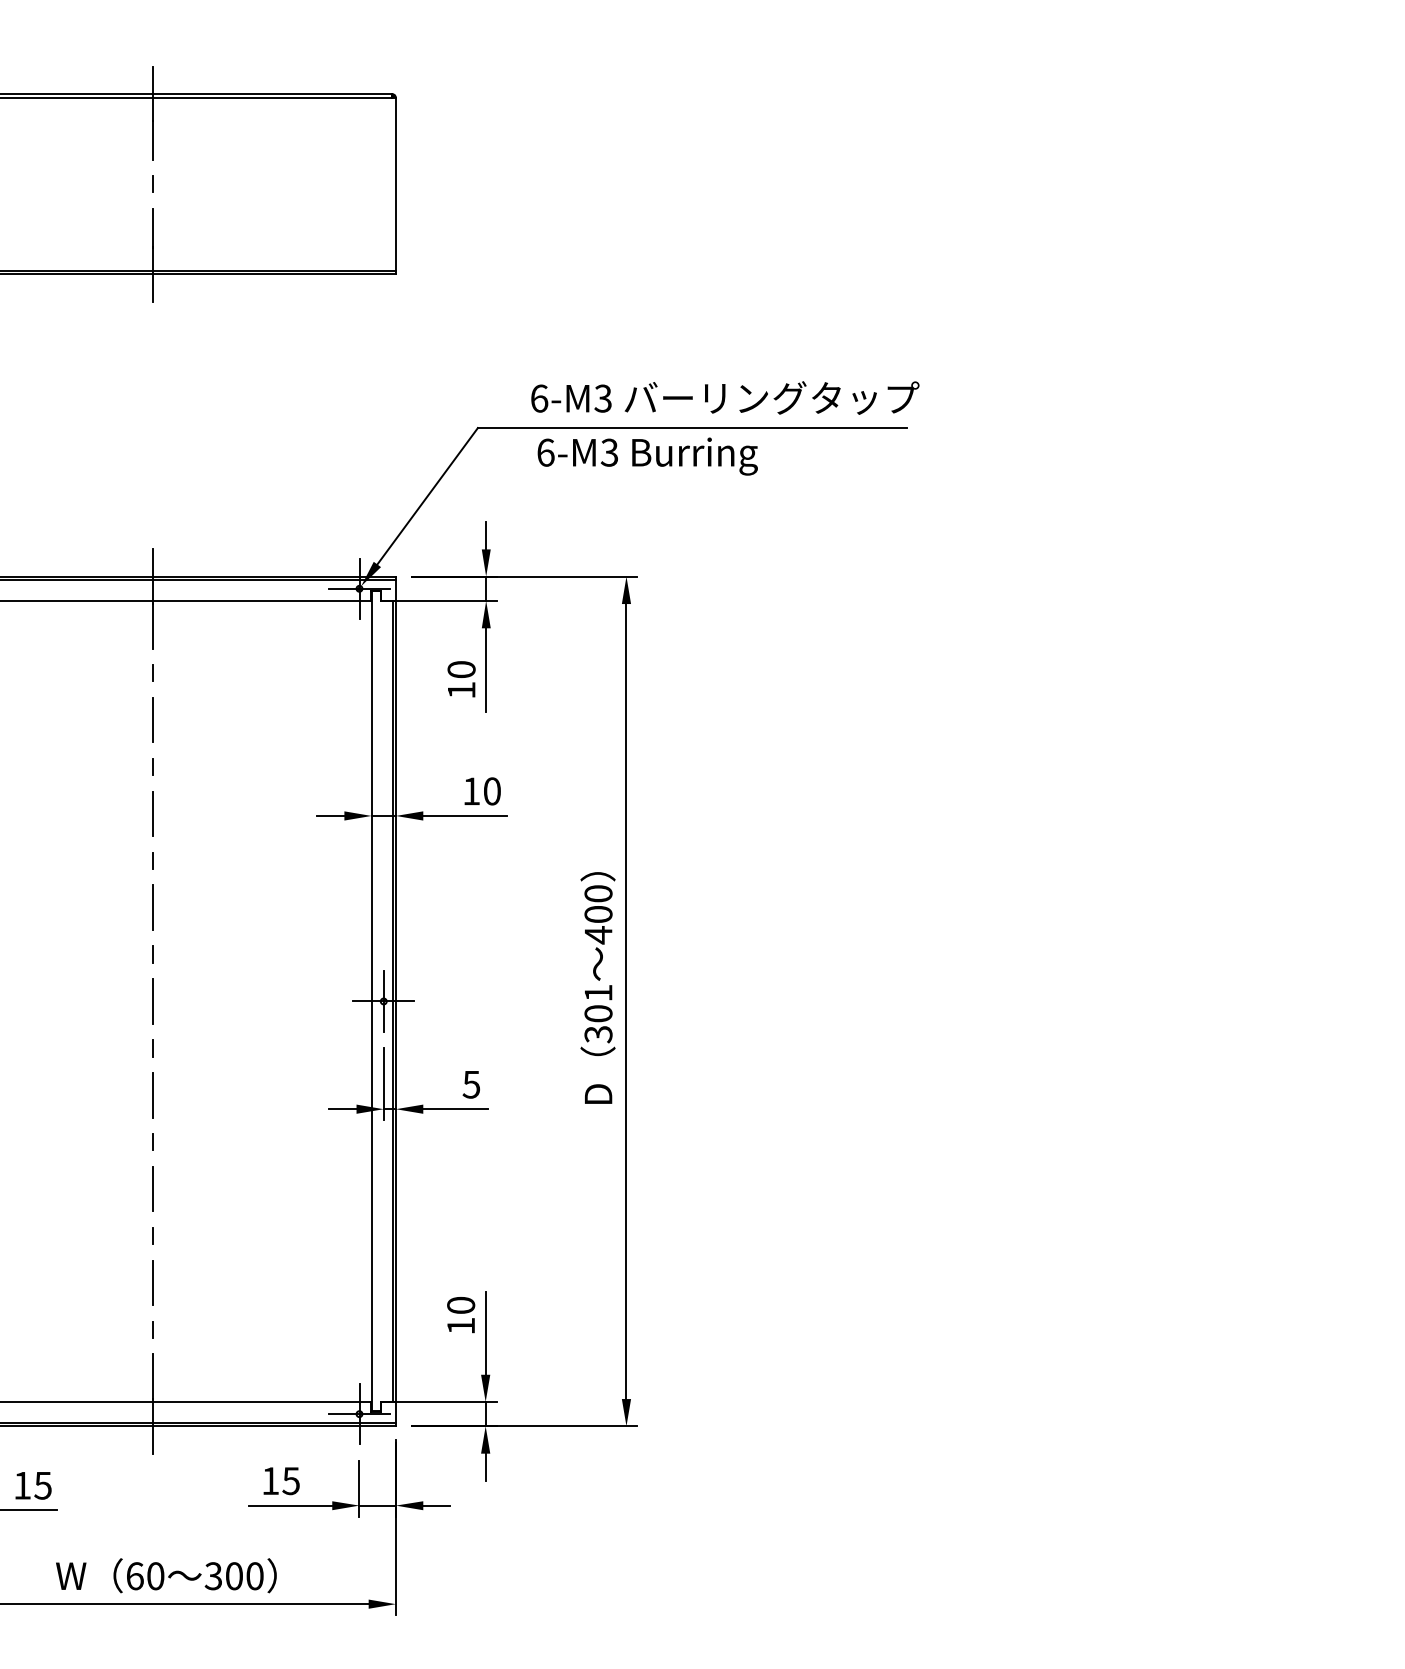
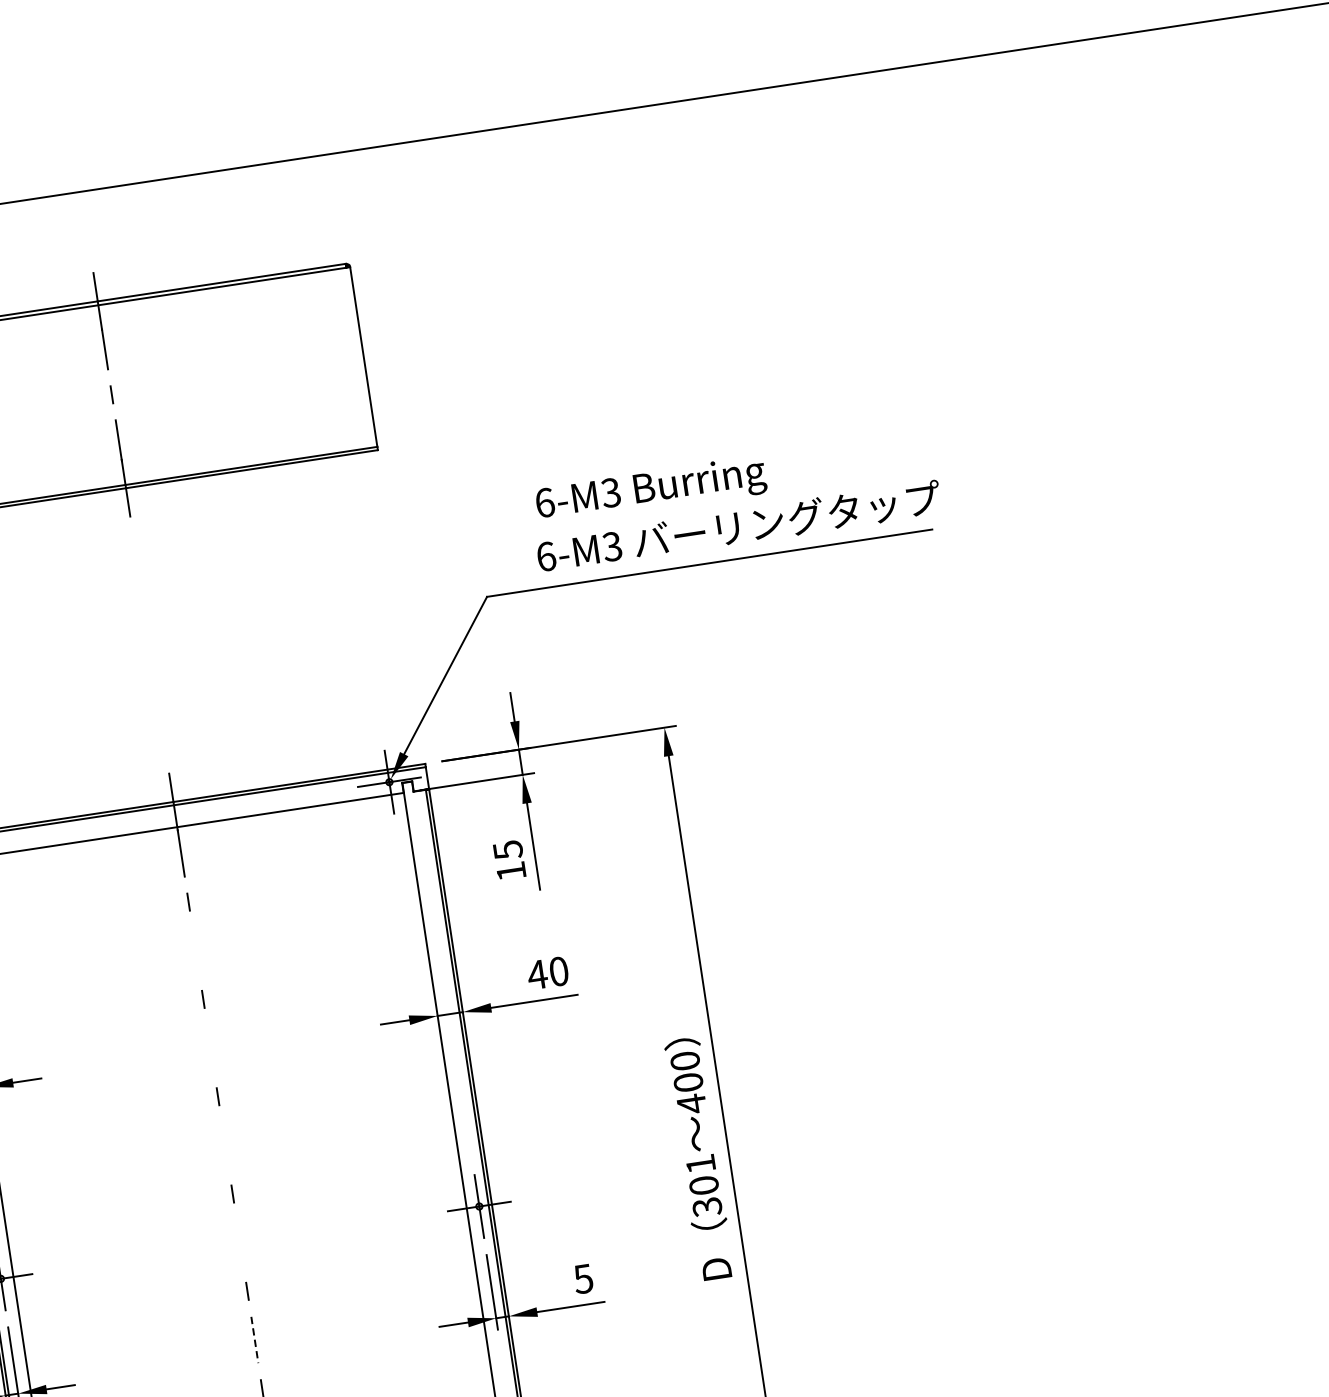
text: (647, 456) -> (650, 490), moved
text: (461, 669) -> (507, 849), 10 -> 15
line: (153, 719) -> (196, 950), removed
text: (471, 791) -> (537, 974), 10 -> 40
line: (153, 813) -> (210, 1047), removed
line: (152, 907) -> (224, 1145), removed
line: (153, 1001) -> (240, 1242), removed
line: (153, 1095) -> (255, 1340), solid -> dashed

